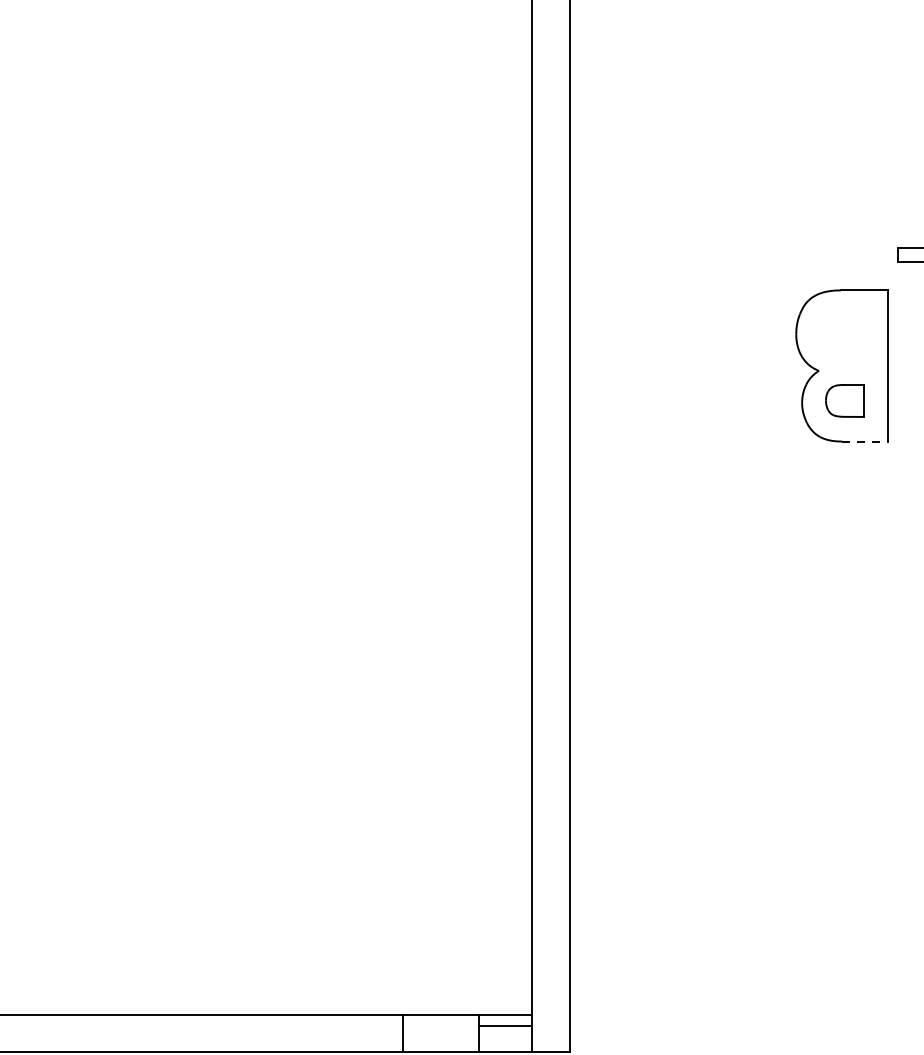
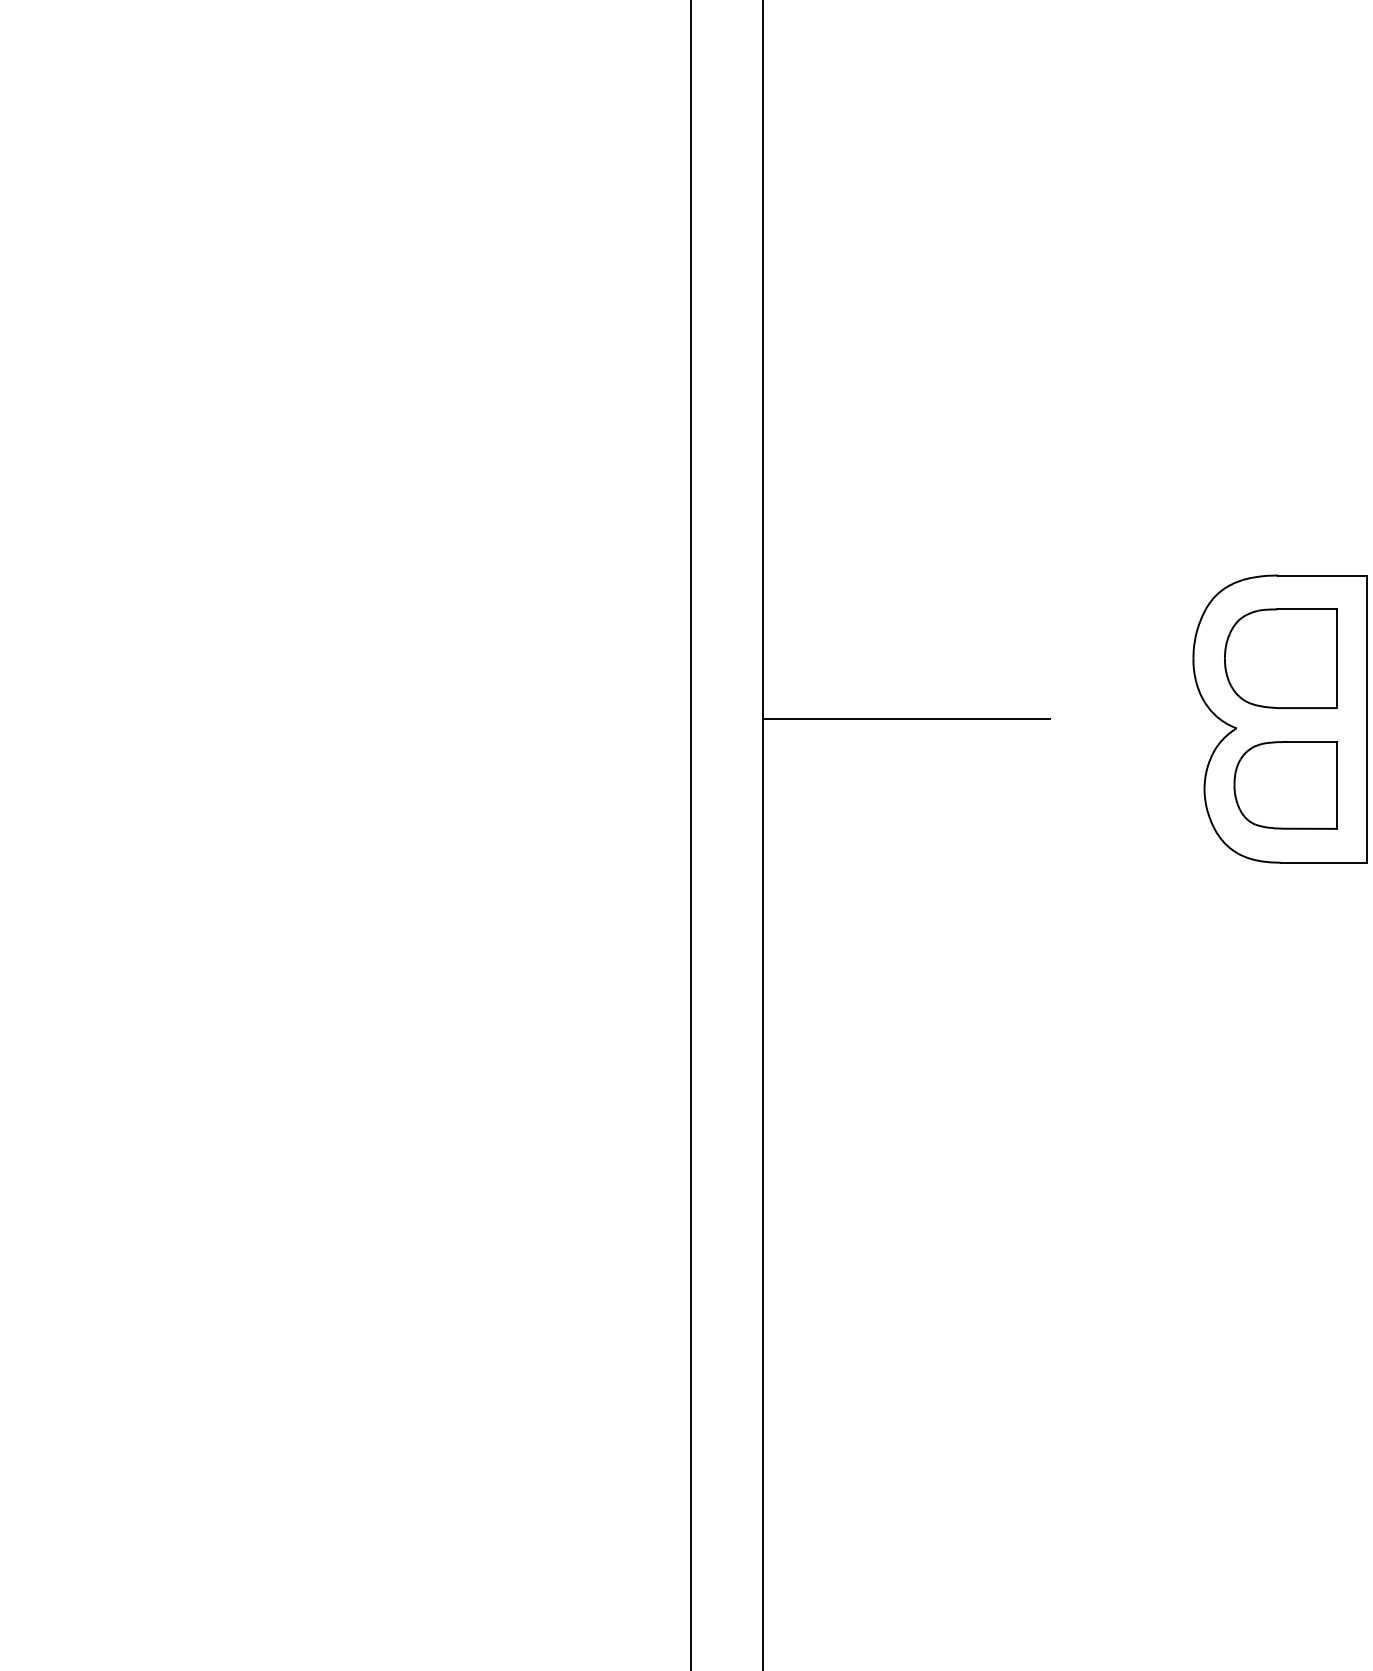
part: (842, 334) -> (1281, 659), added
line: (644, 366) -> (905, 720), added
part: (844, 400) -> (1285, 784), size x1.43
line: (864, 441) -> (1323, 862), dashed -> solid

